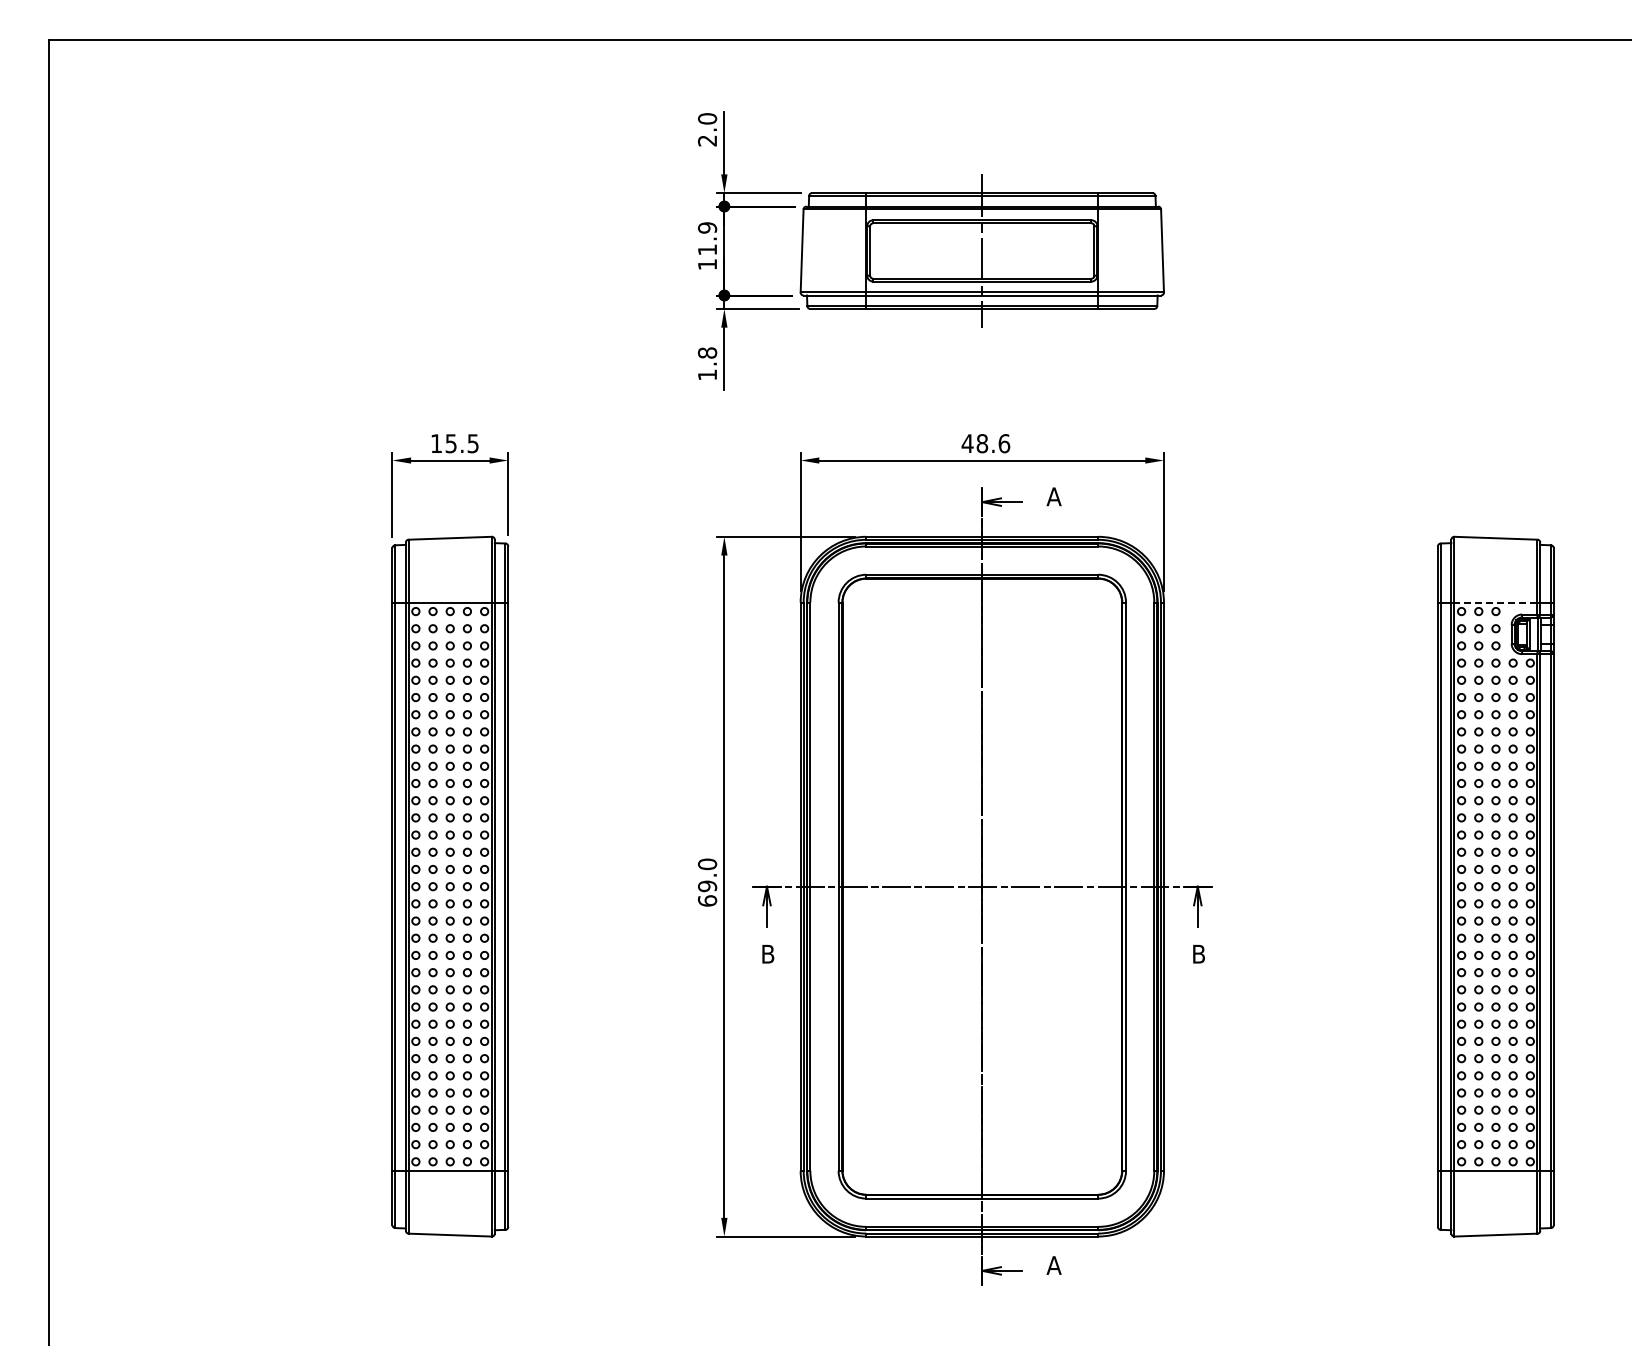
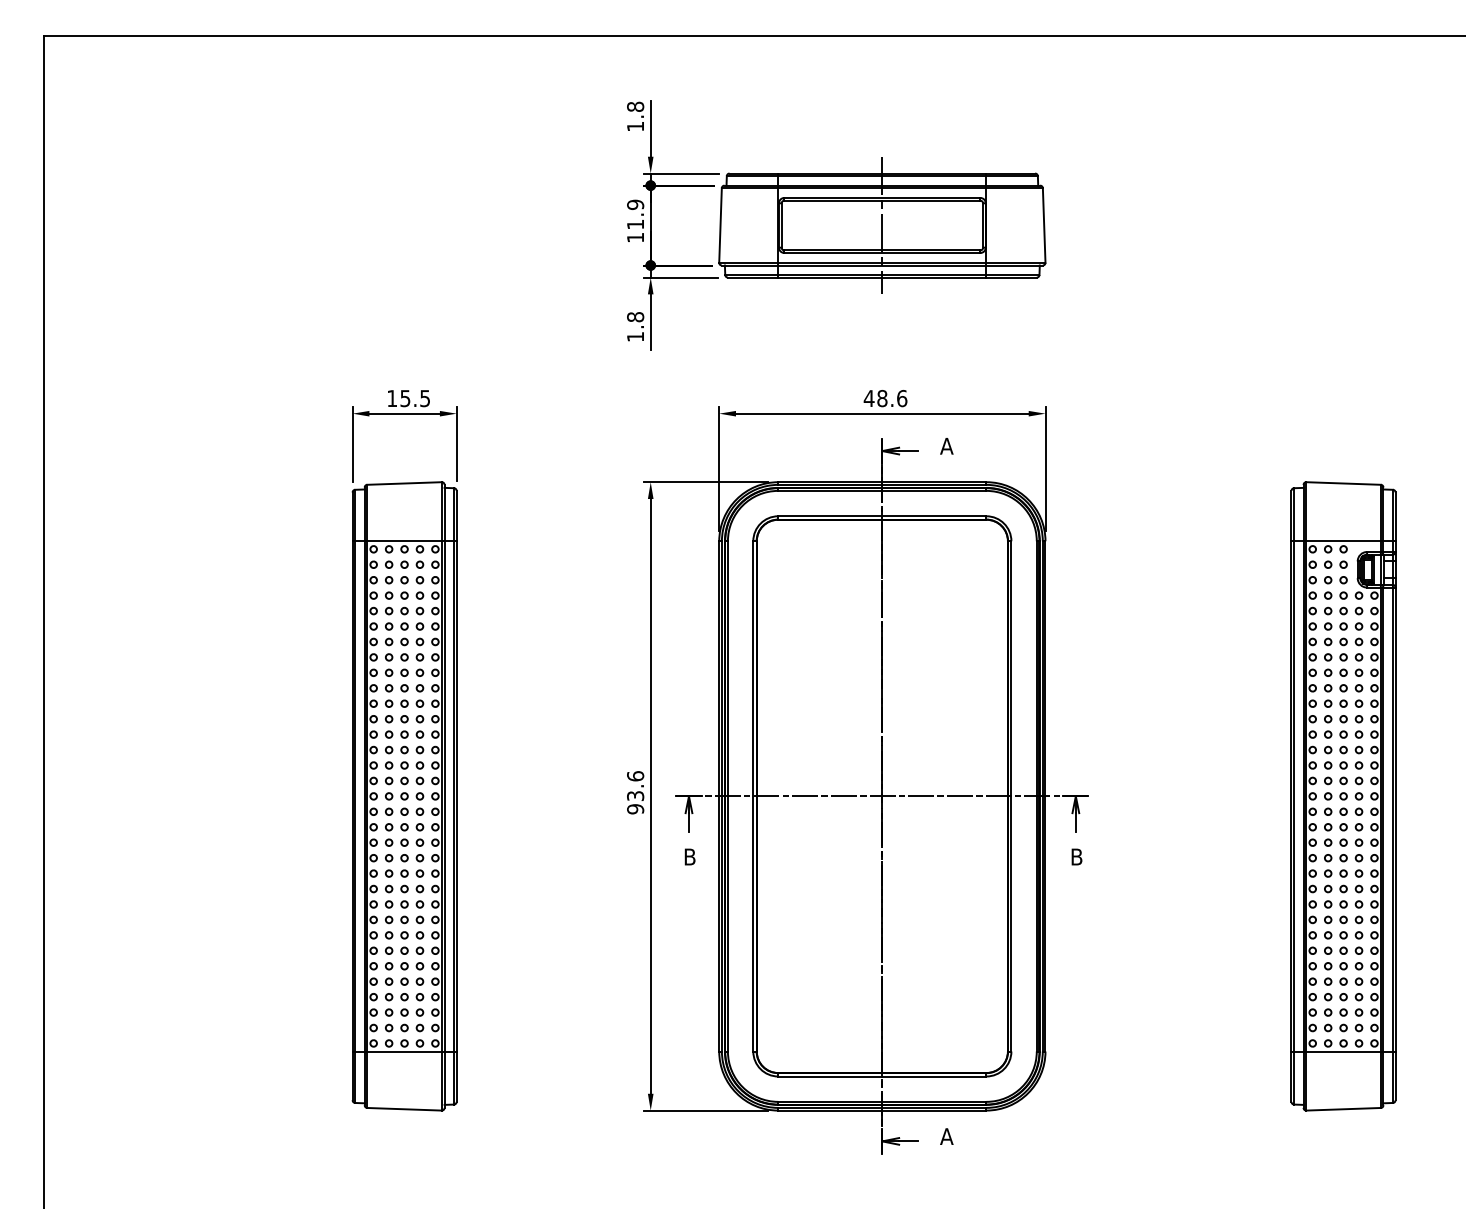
text: (706, 129) -> (634, 116), 2.0 -> 1.8
line: (1495, 602) -> (1343, 541), dashed -> solid
text: (707, 882) -> (635, 792), 69.0 -> 93.6

